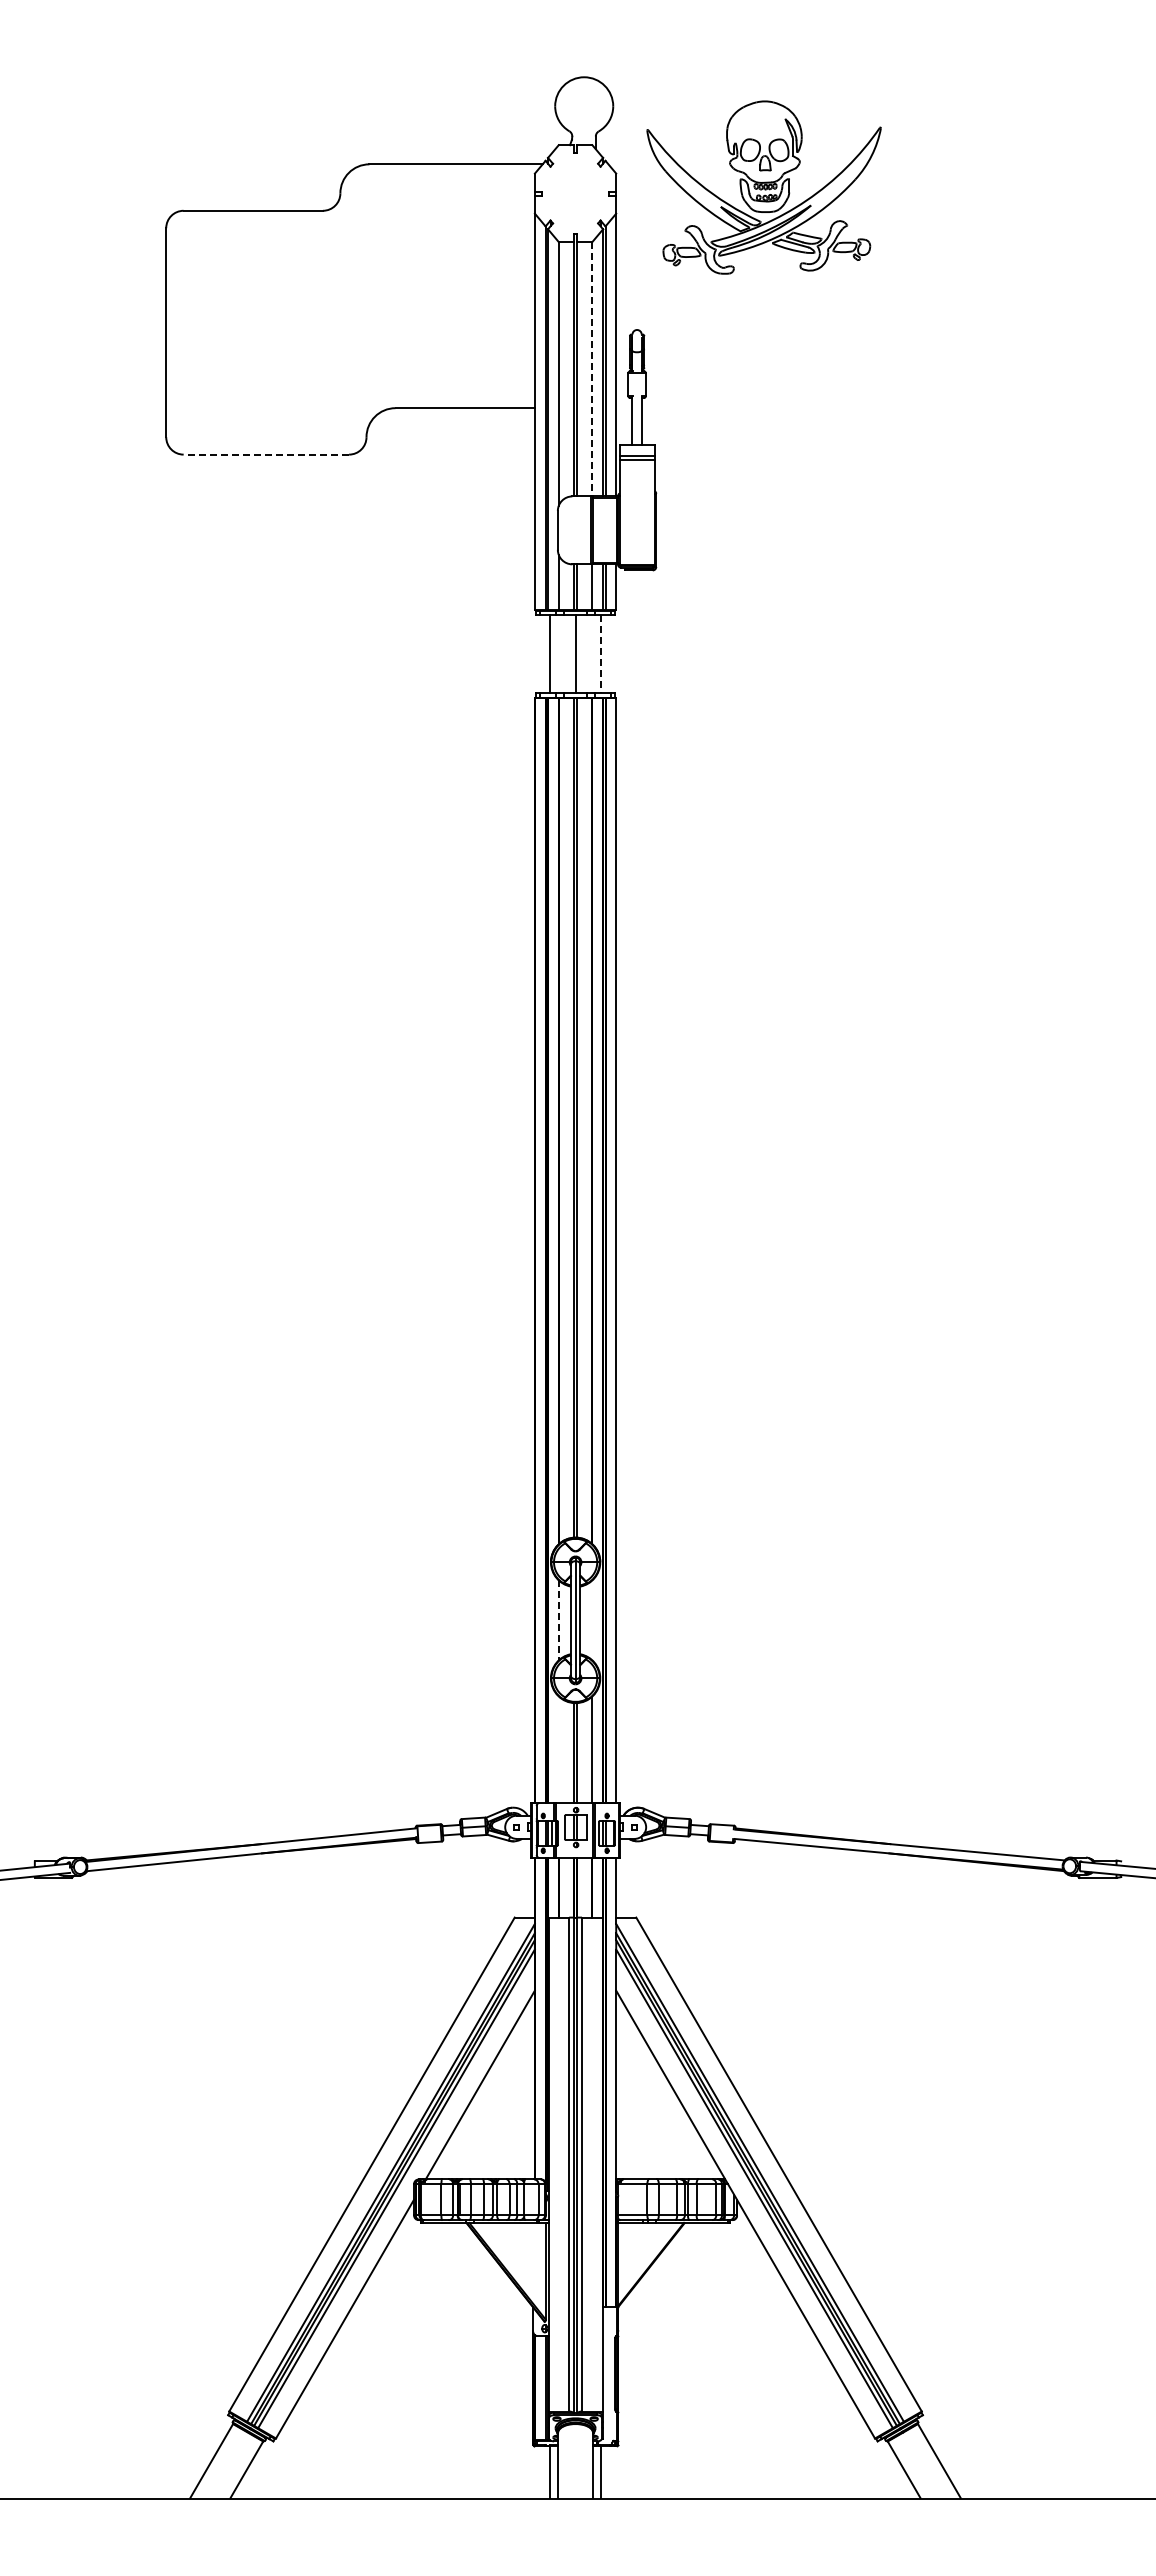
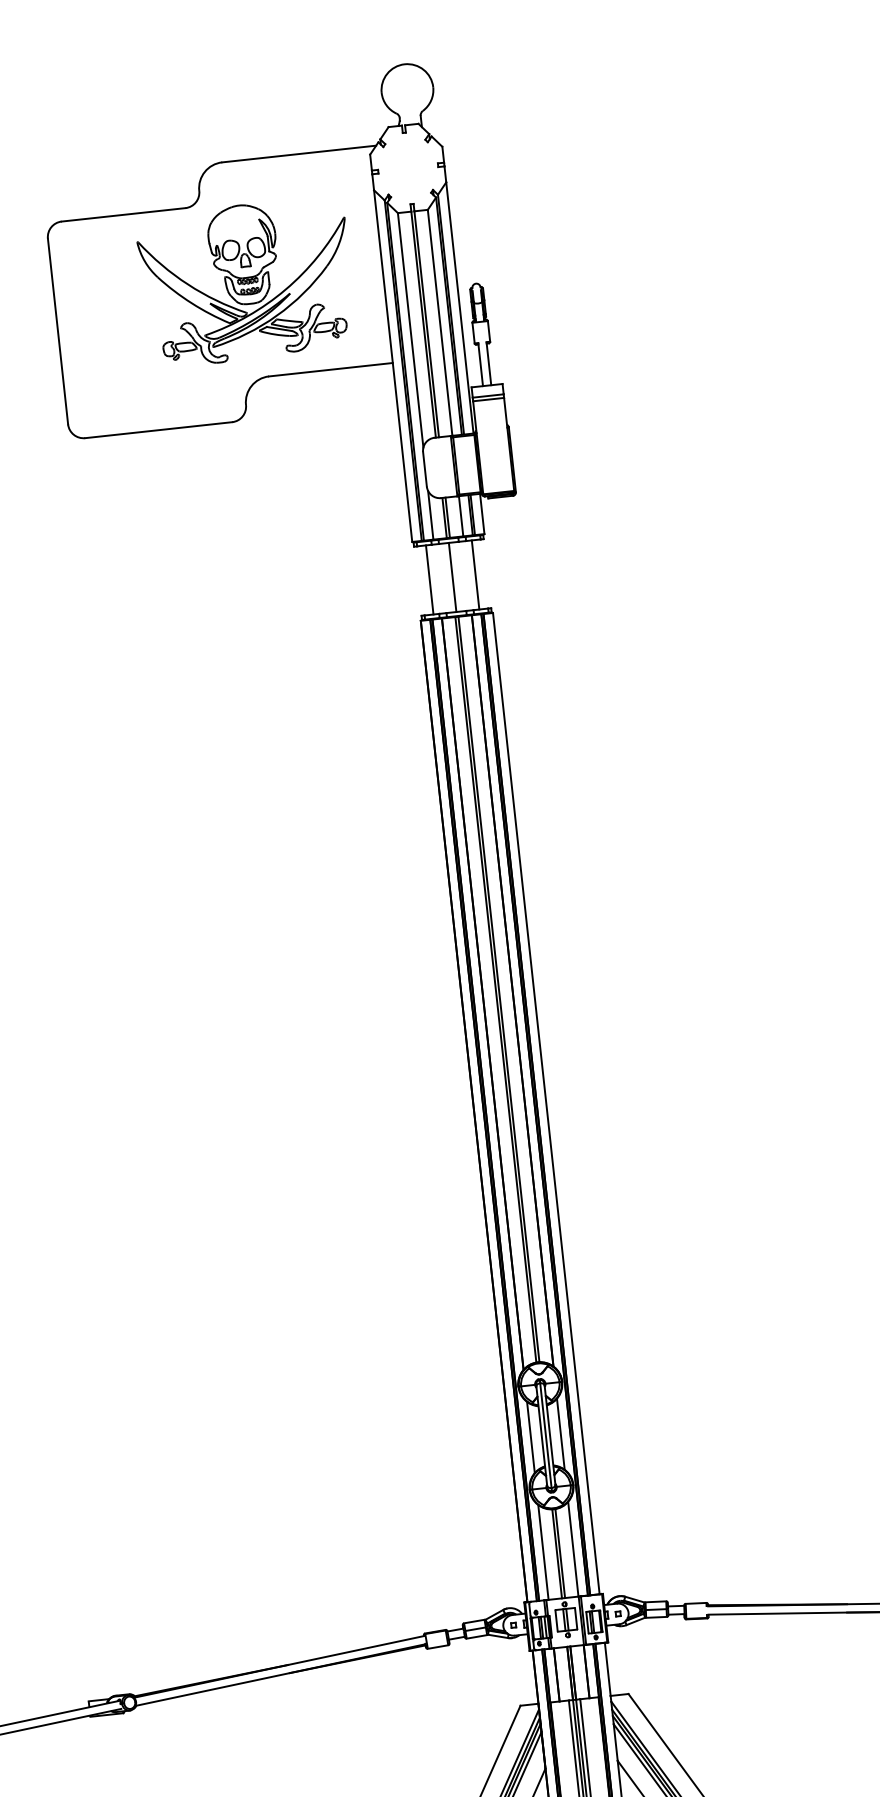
part: (763, 187) -> (246, 282), moved
line: (592, 369) -> (440, 323), dashed -> solid
line: (266, 454) -> (158, 430), dashed -> solid
line: (601, 654) -> (475, 575), dashed -> solid
line: (558, 1620) -> (530, 1437), dashed -> solid
line: (592, 1620) -> (560, 1434), added
line: (558, 1749) -> (543, 1552), added

